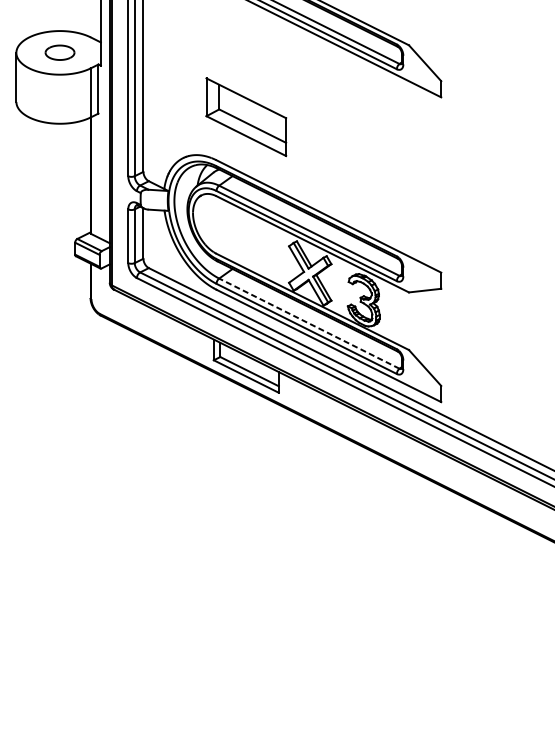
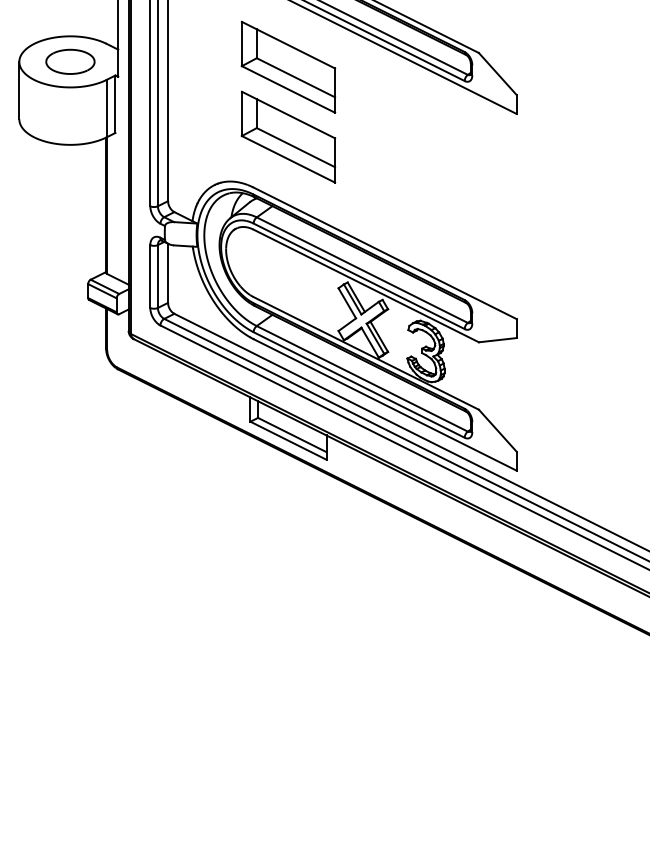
part: (60, 52) -> (70, 61), size x1.43
part: (246, 56) -> (288, 66), added
line: (309, 323) -> (362, 378), dashed -> solid

